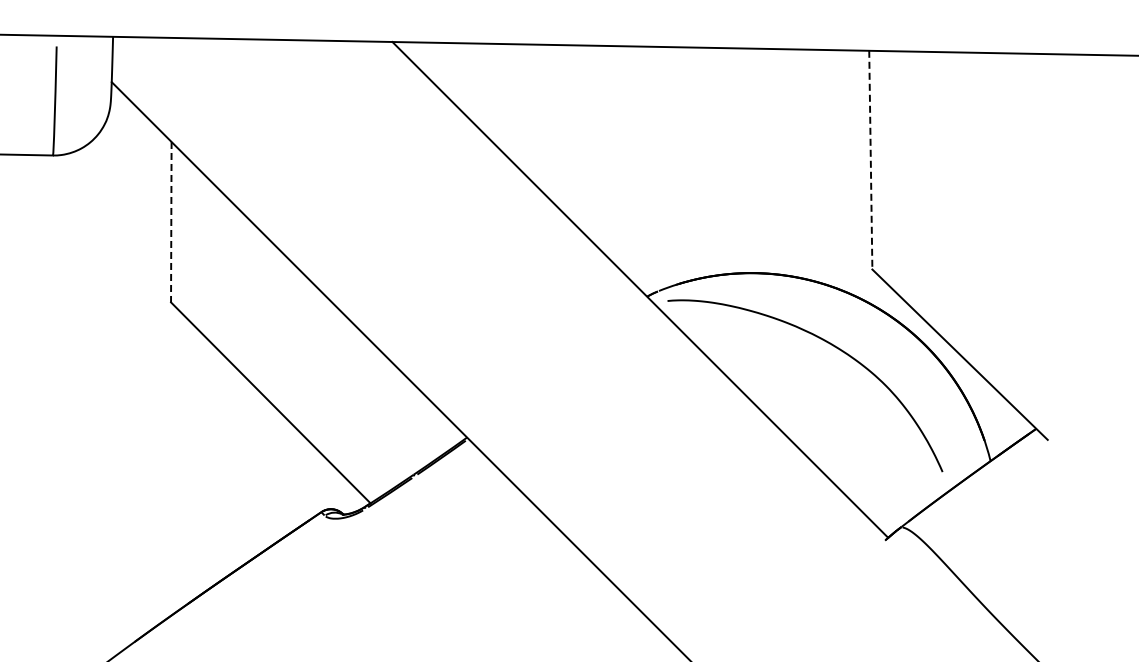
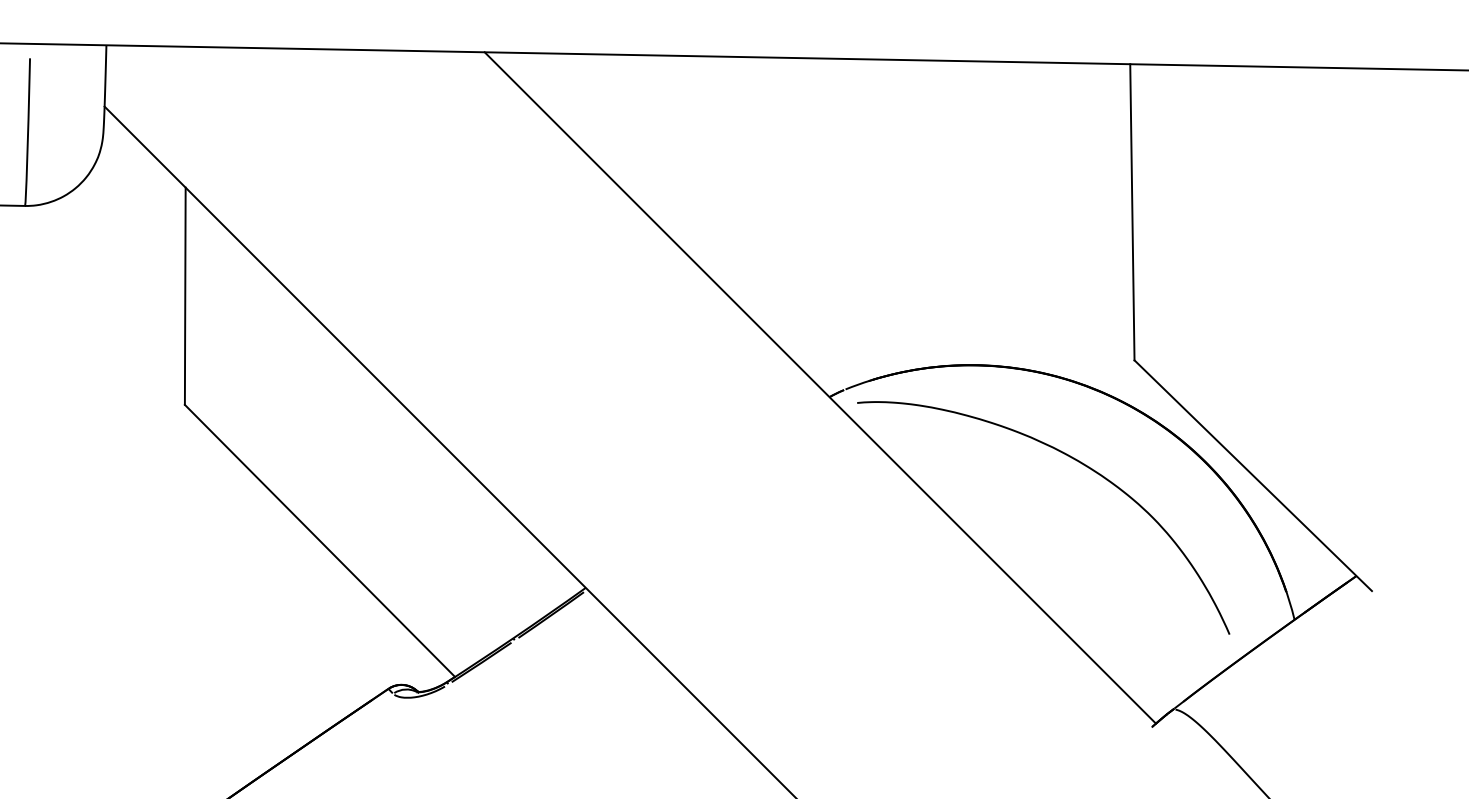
line: (870, 160) -> (1131, 212), dashed -> solid
line: (171, 222) -> (185, 296), dashed -> solid

